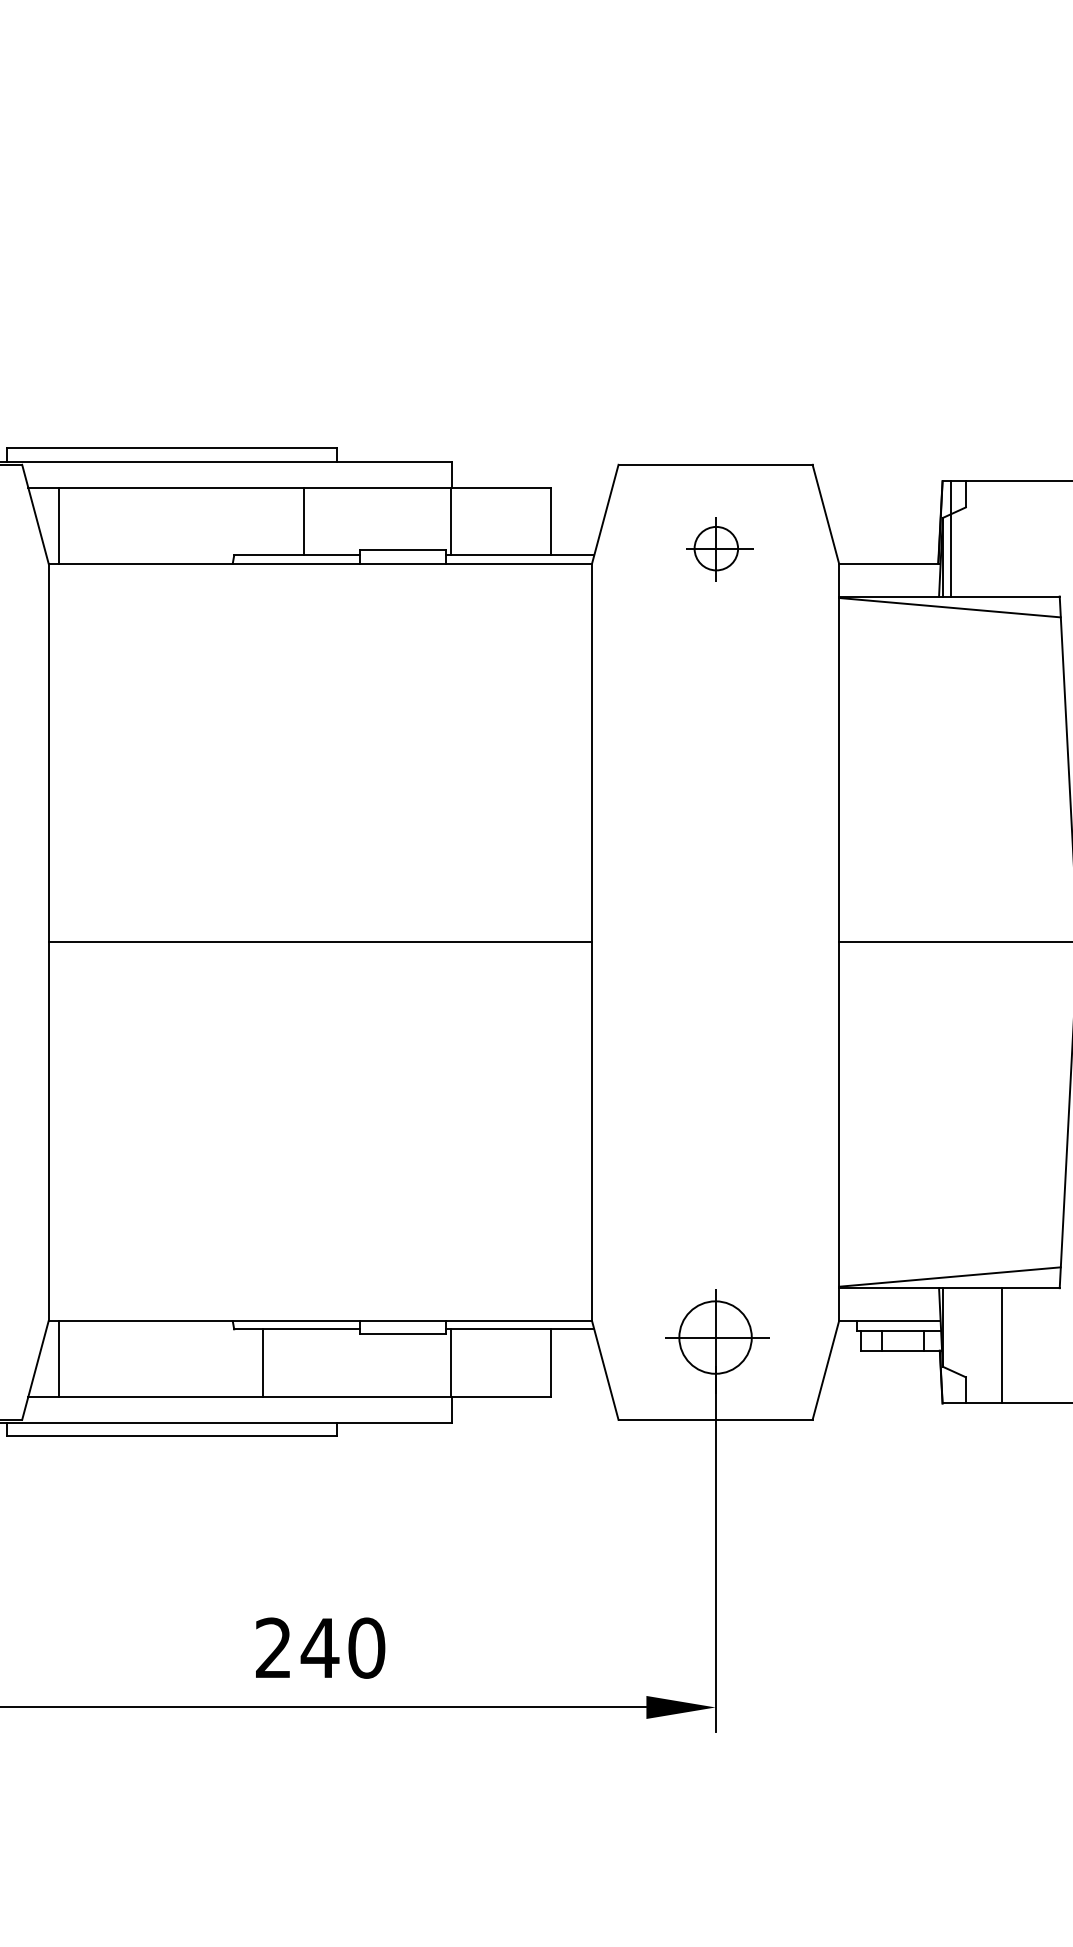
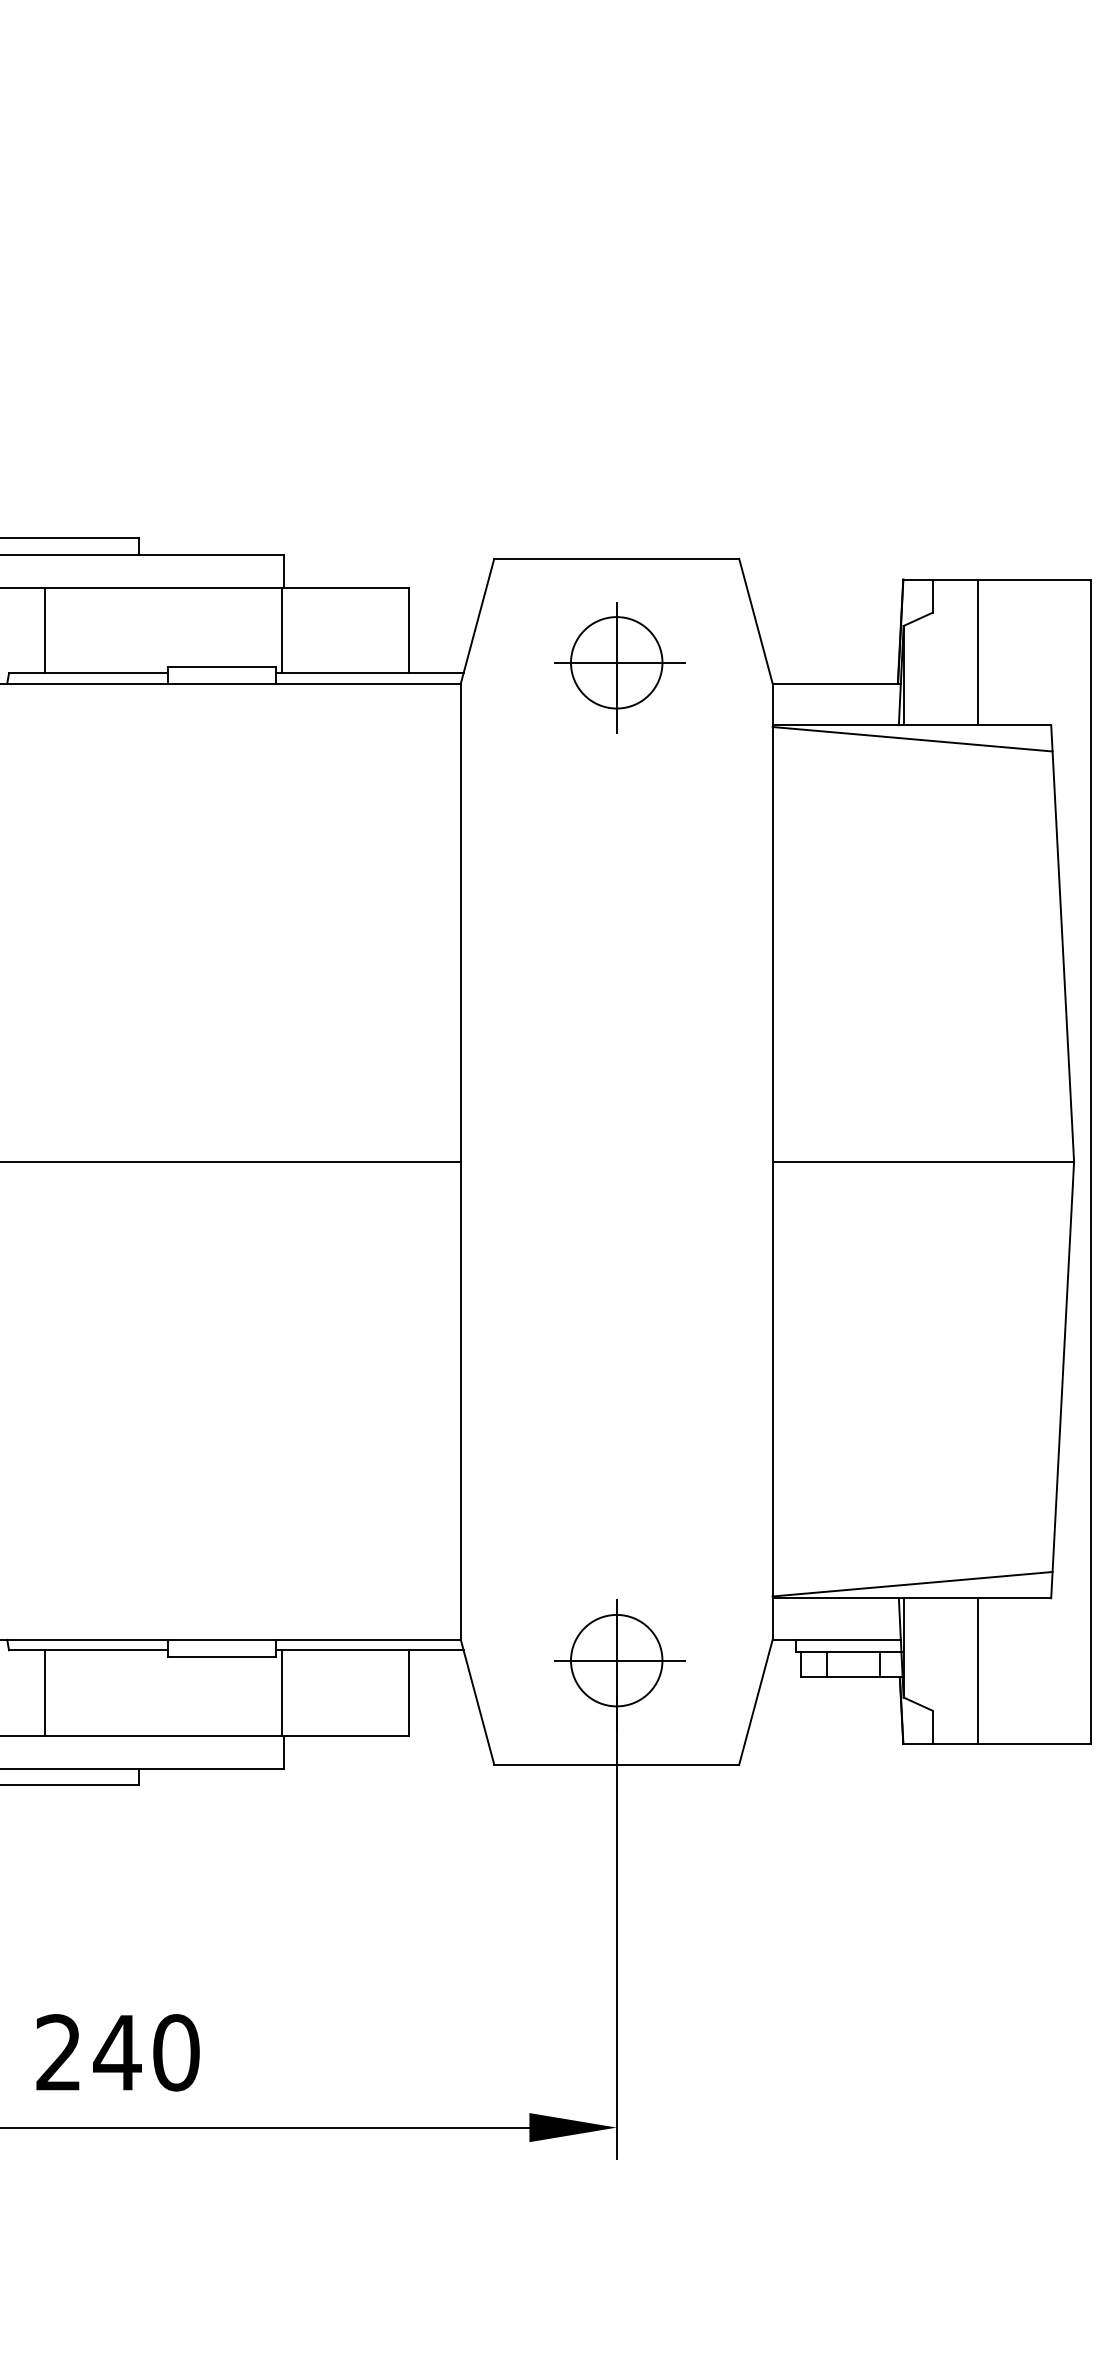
line: (304, 521) -> (46, 630), moved
line: (951, 538) -> (978, 651), moved
part: (717, 550) -> (619, 667), size x1.67

